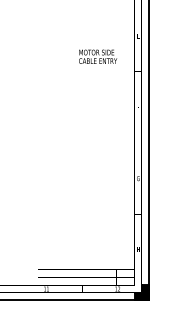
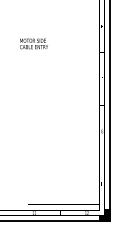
text: (98, 56) -> (34, 43), moved

